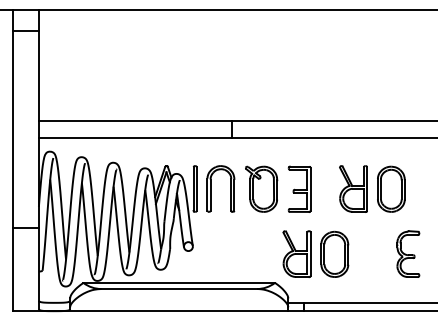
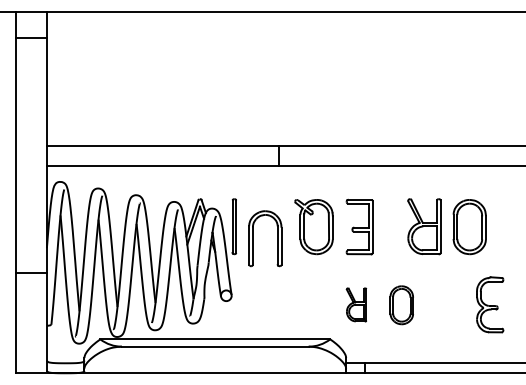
part: (211, 188) -> (253, 238), moved
part: (296, 253) -> (356, 304), size x0.6
part: (334, 254) -> (401, 305), size x0.7

